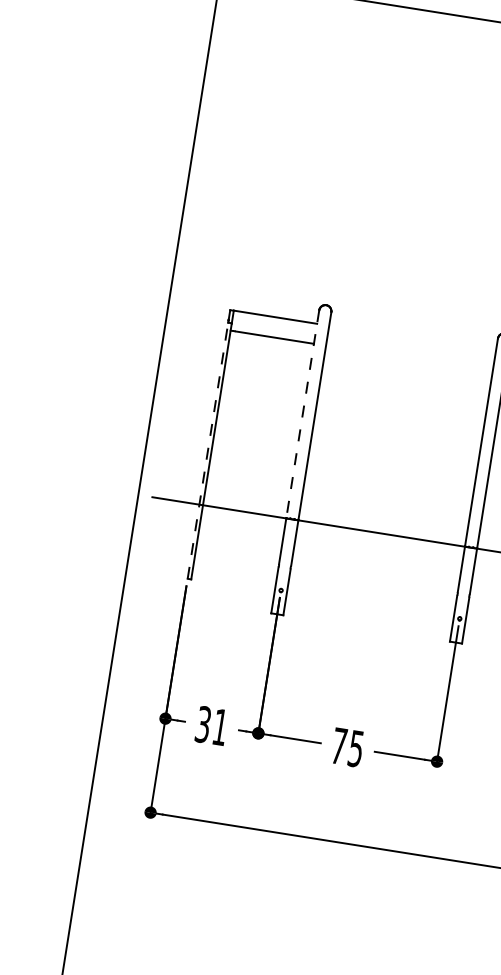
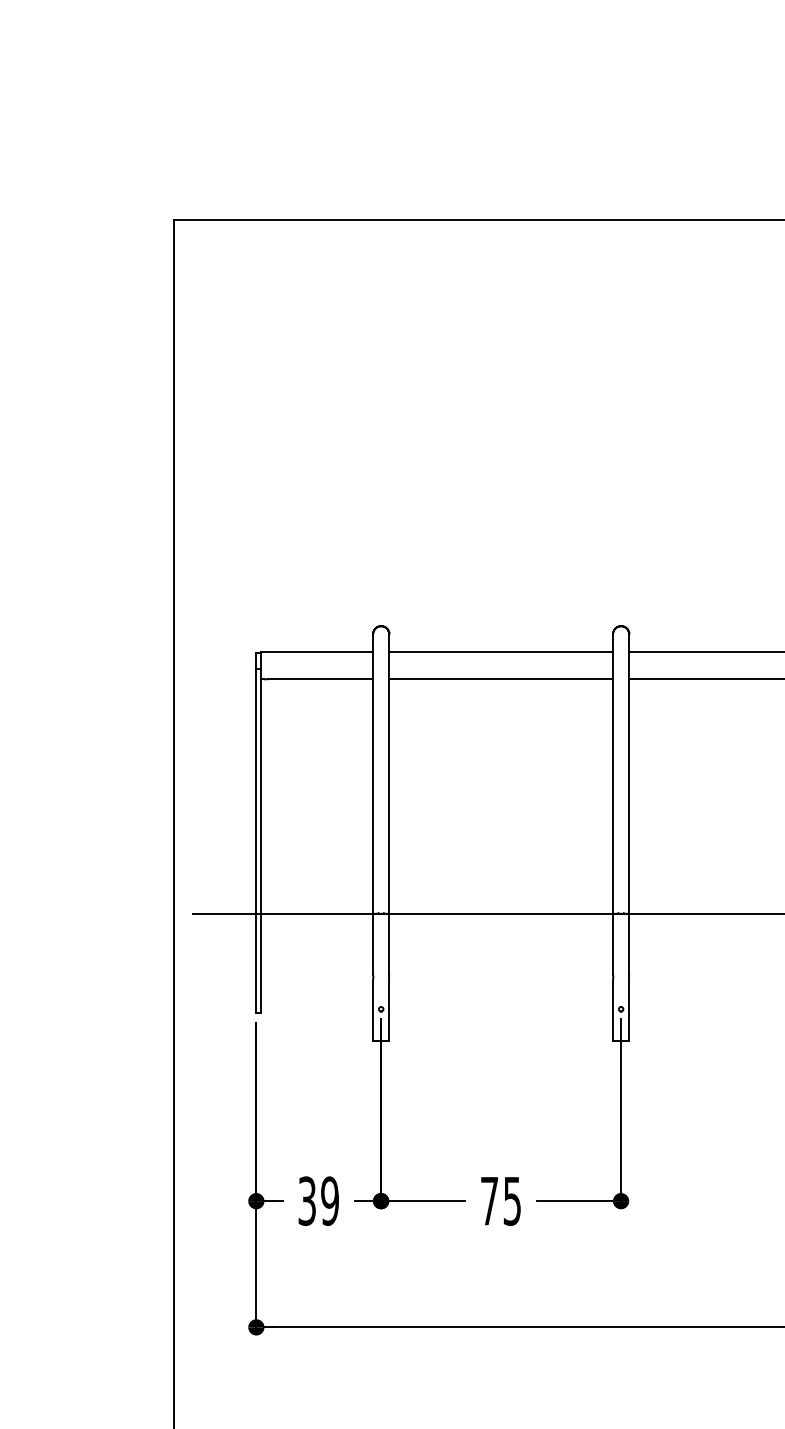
line: (412, 338) -> (501, 652), added
line: (409, 359) -> (501, 679), added
line: (303, 413) -> (373, 773), dashed -> solid
line: (208, 450) -> (256, 841), dashed -> solid
text: (220, 726) -> (329, 1200), 31 -> 39

